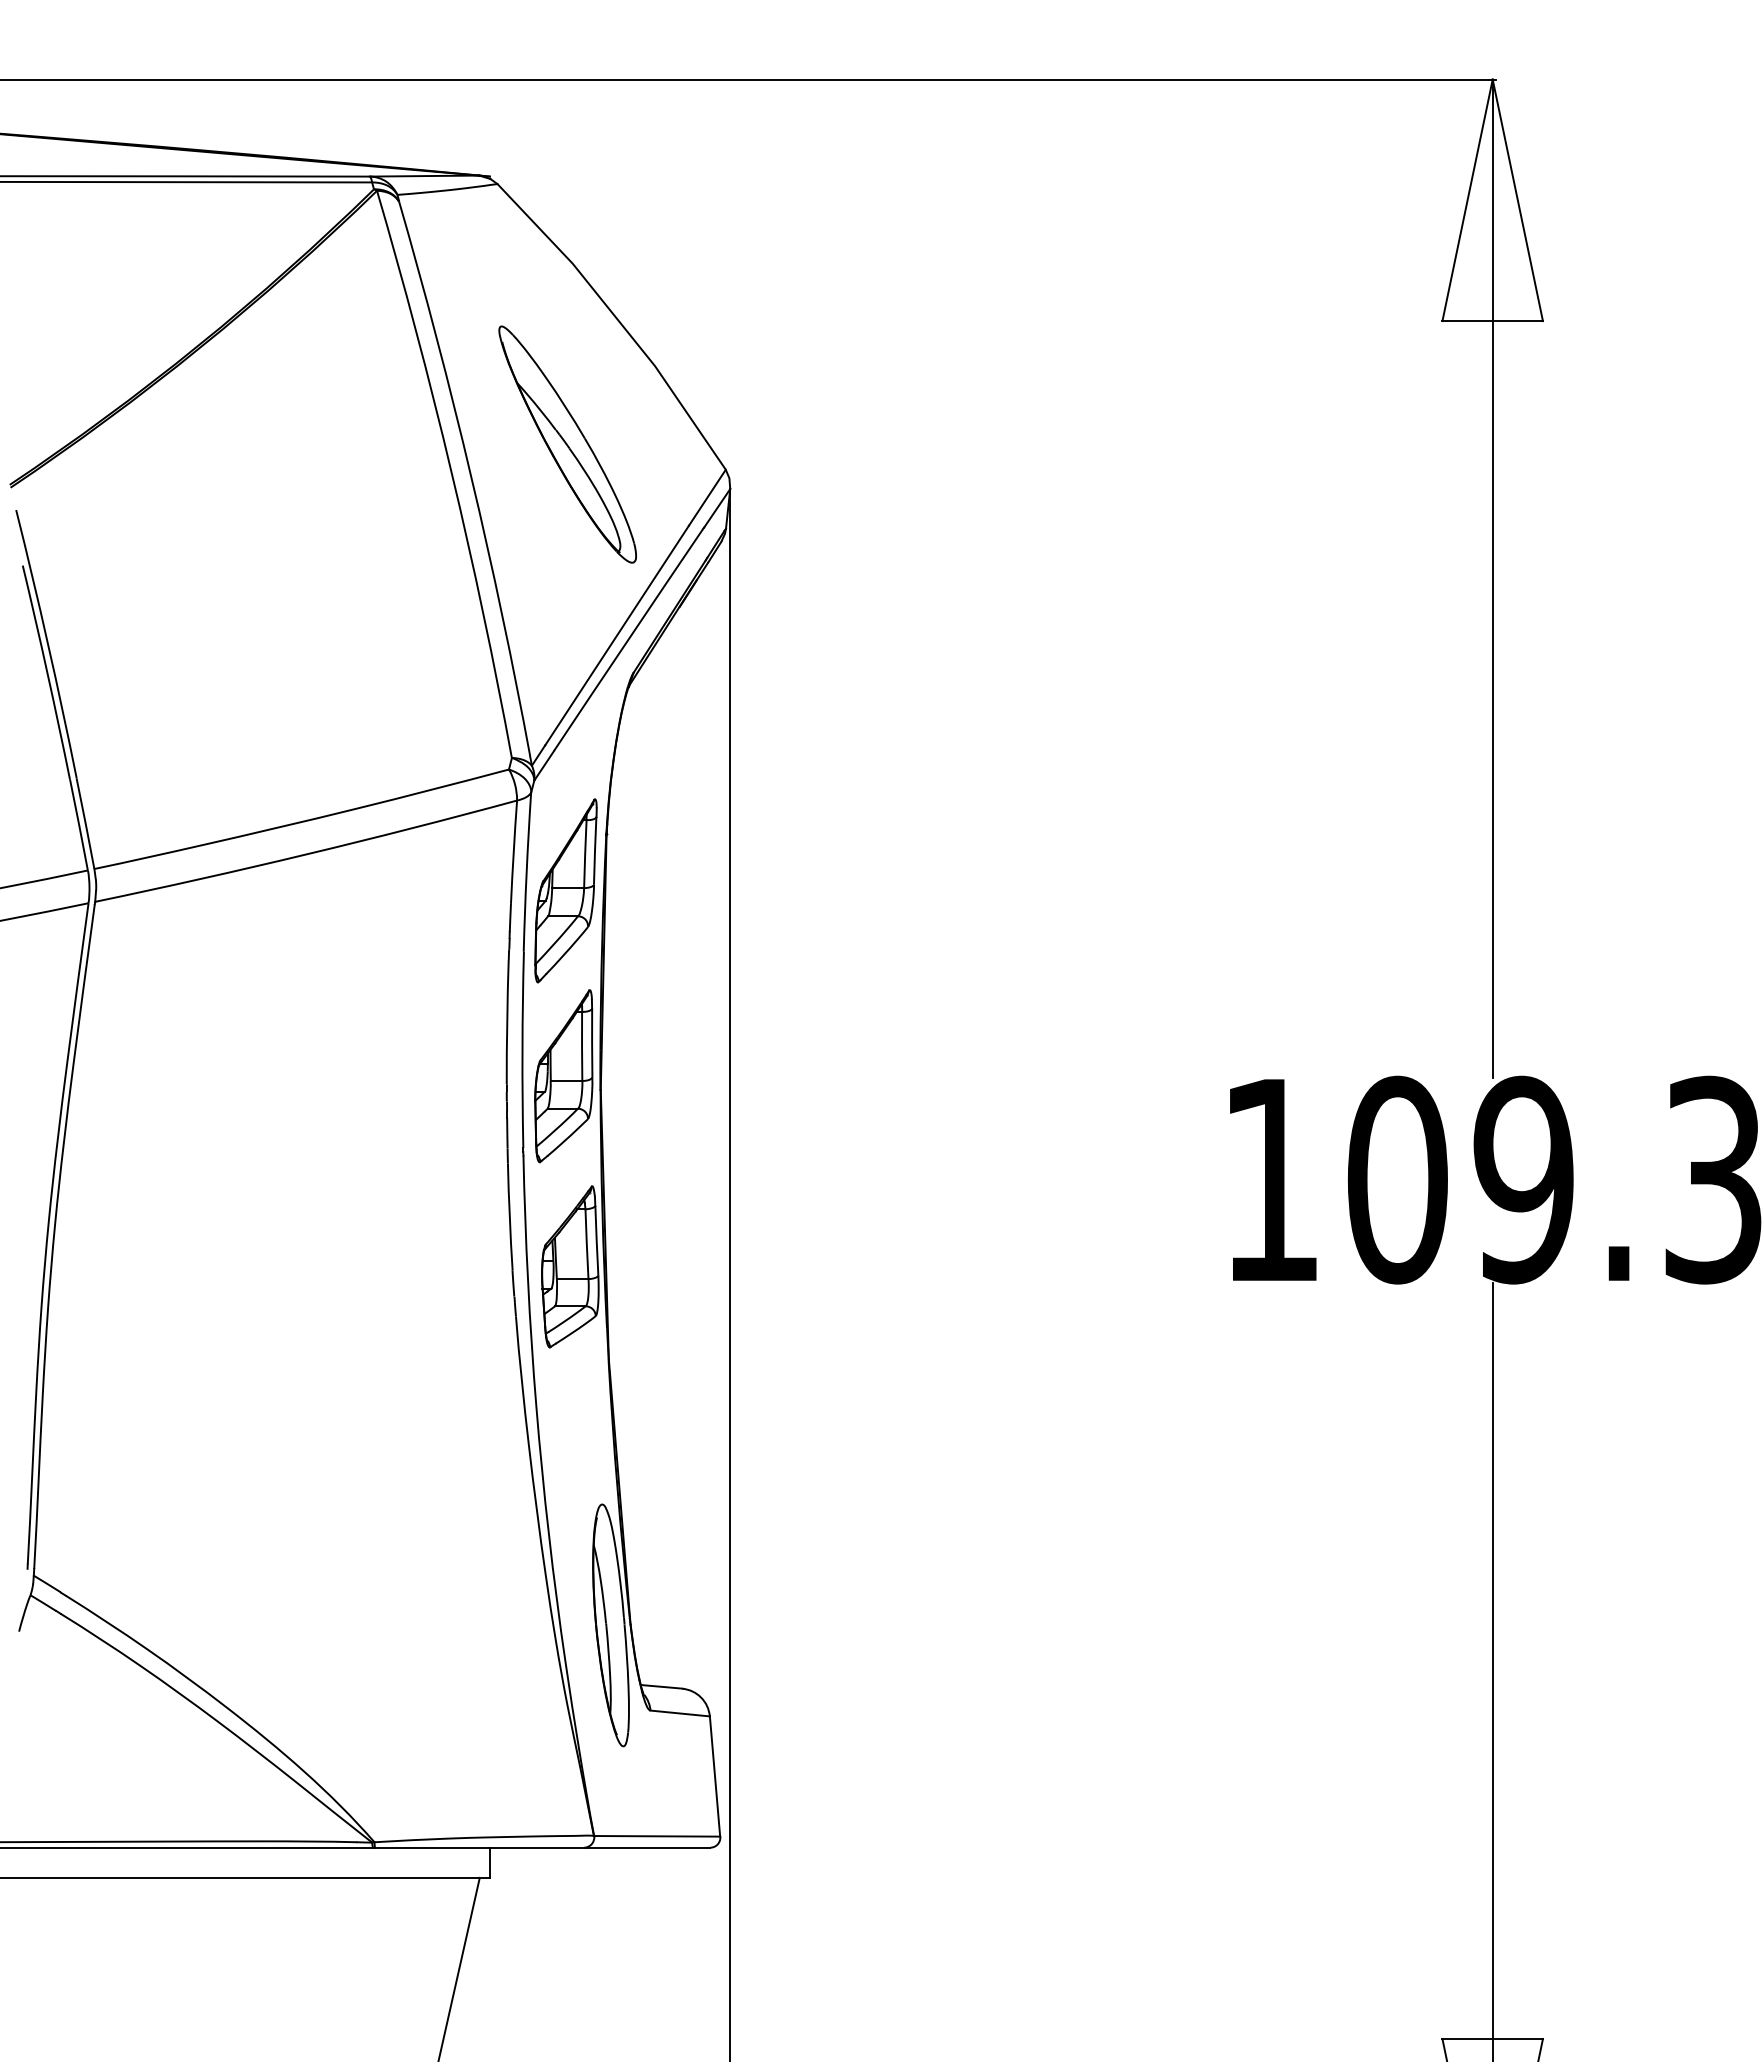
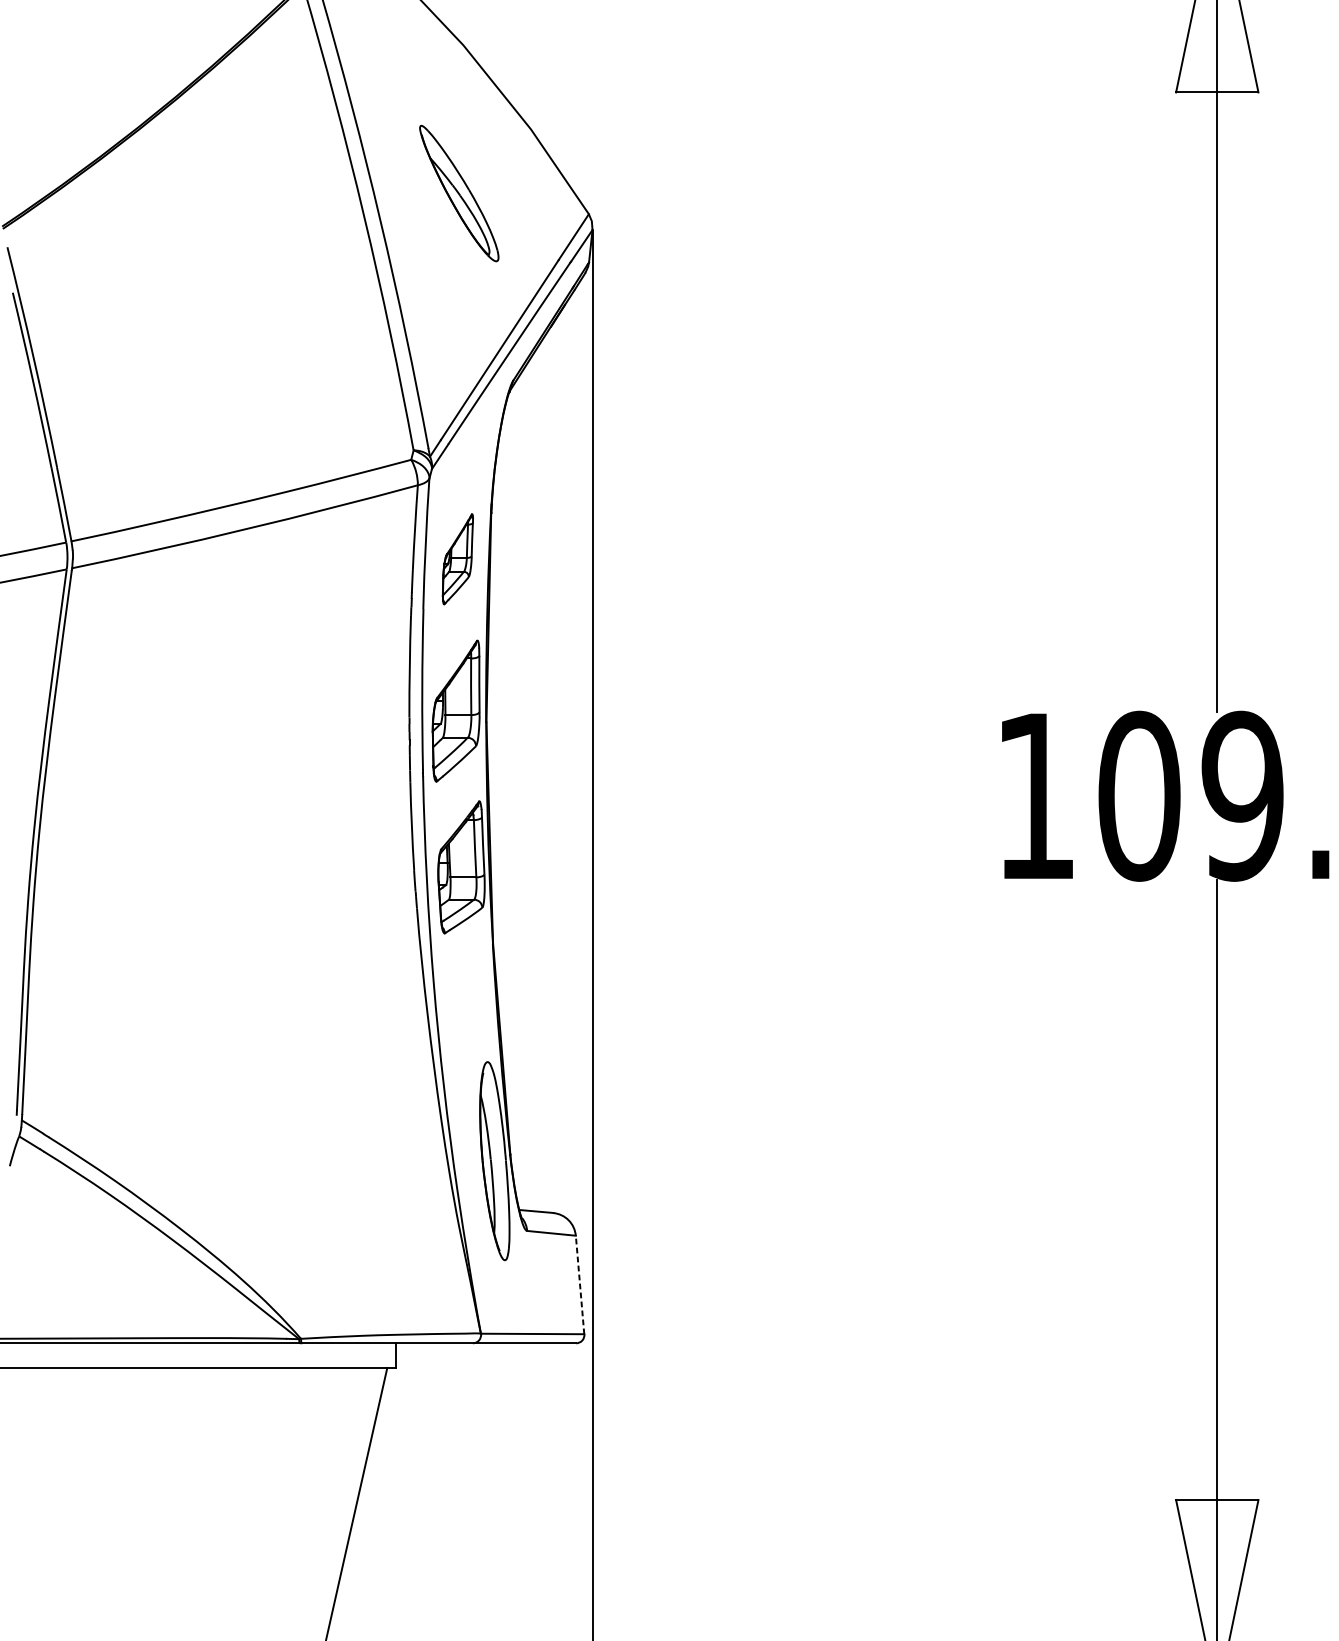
part: (567, 444) -> (459, 193), size x0.7
part: (565, 890) -> (457, 558), size x0.6
line: (714, 1776) -> (579, 1284), solid -> dashed

